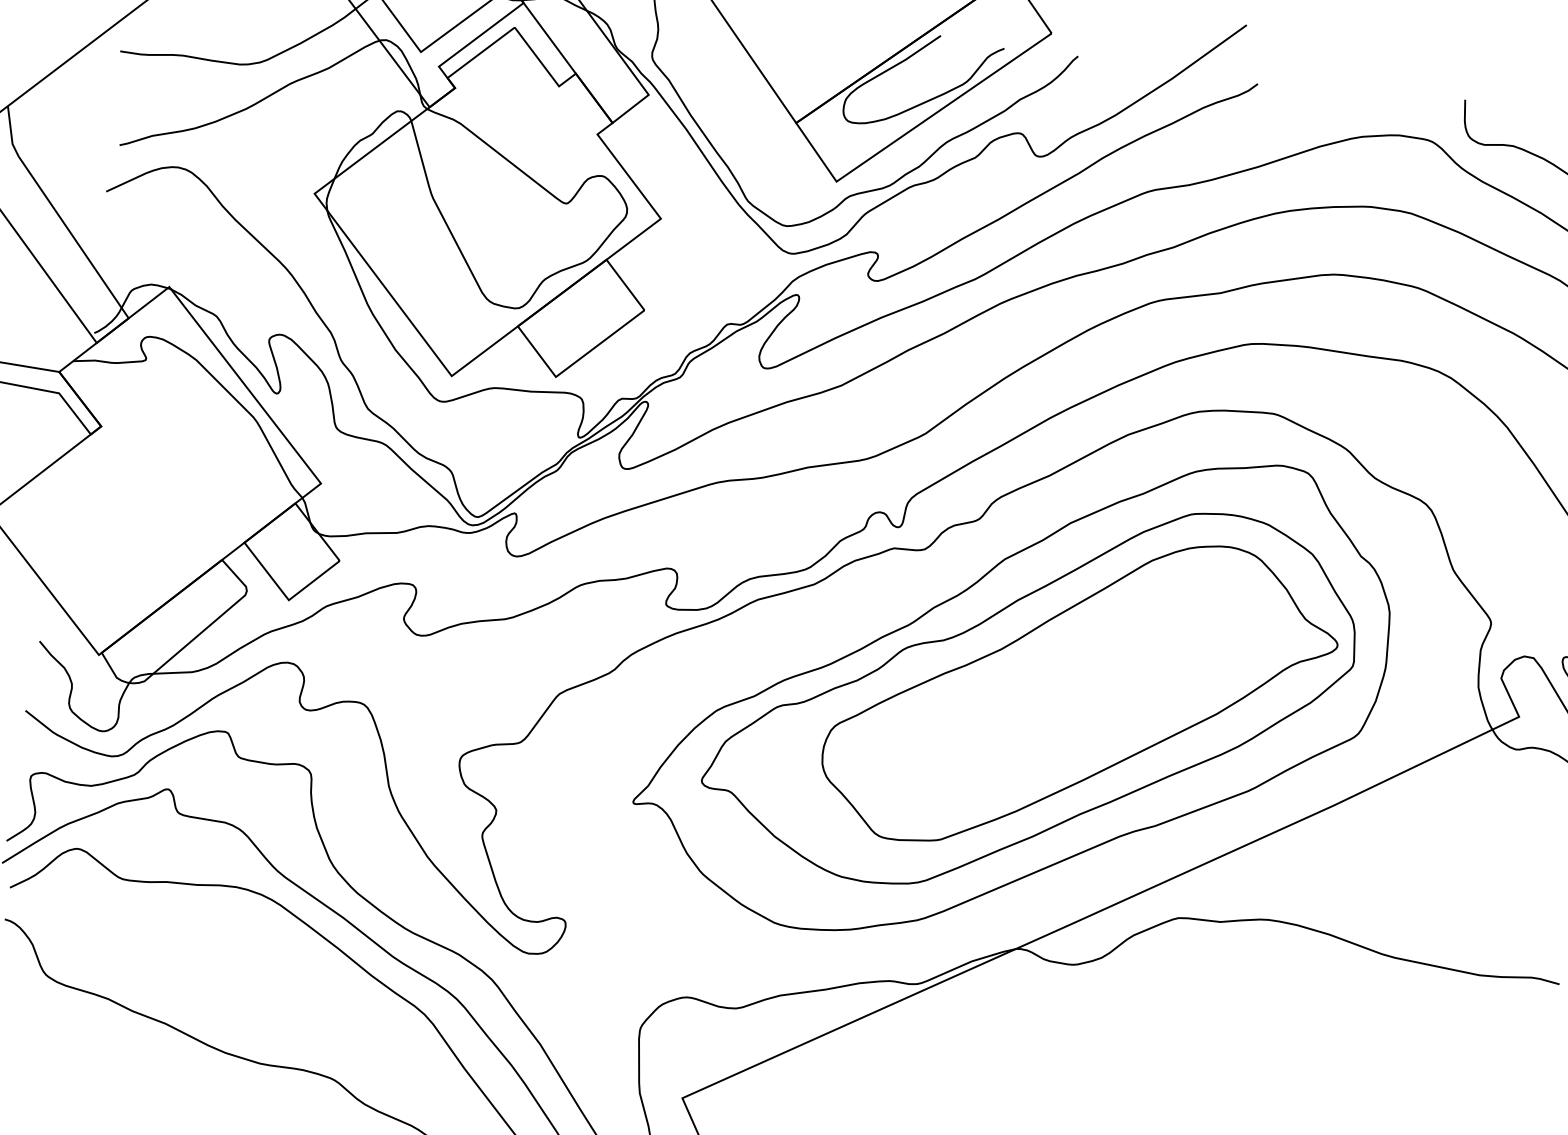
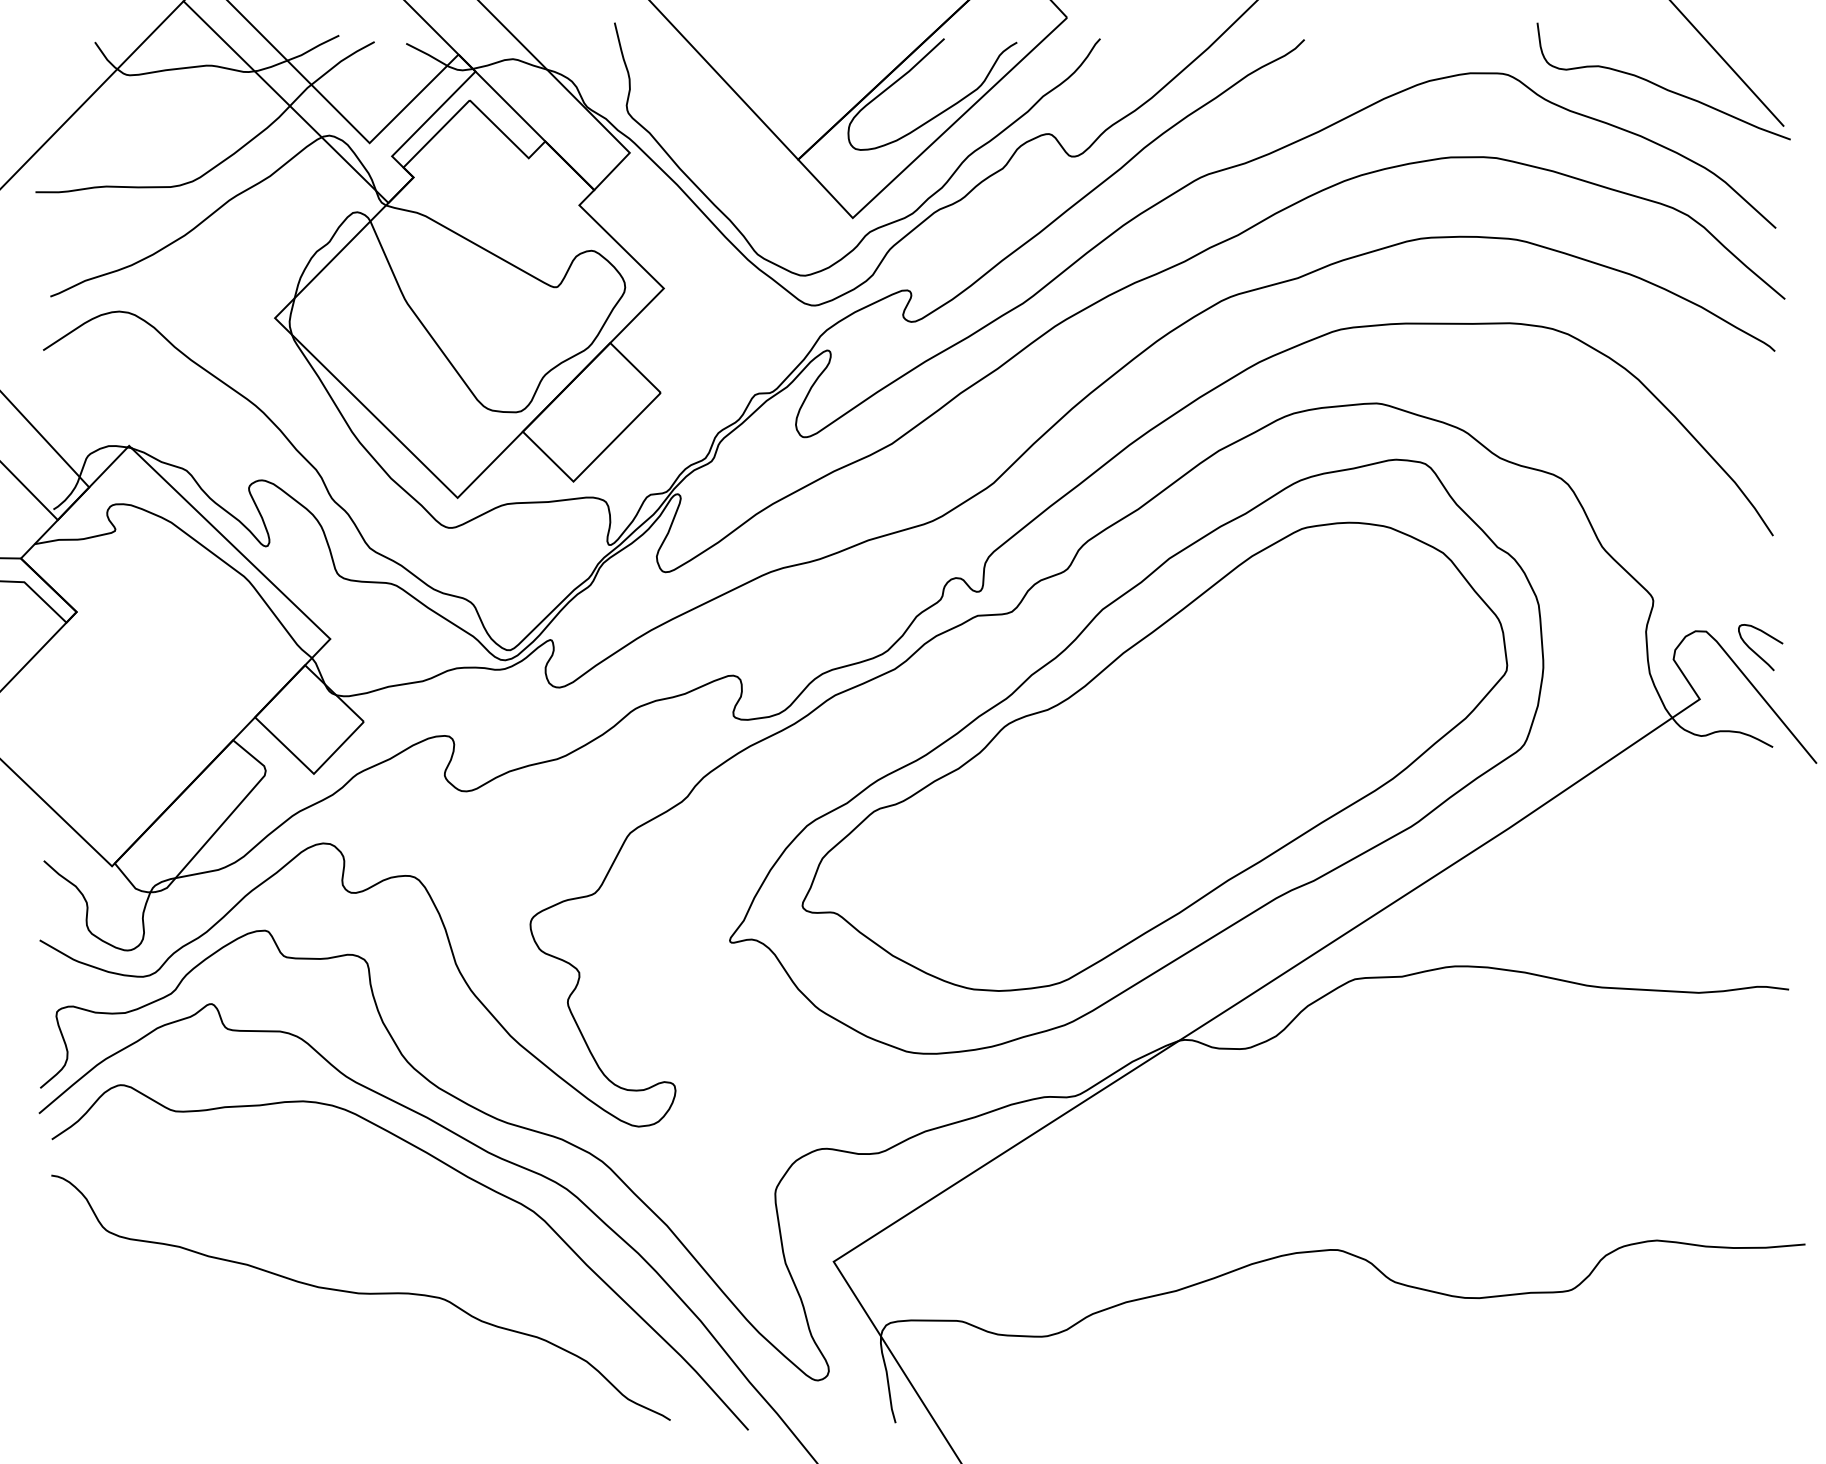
part: (1080, 695) -> (1209, 748), removed

